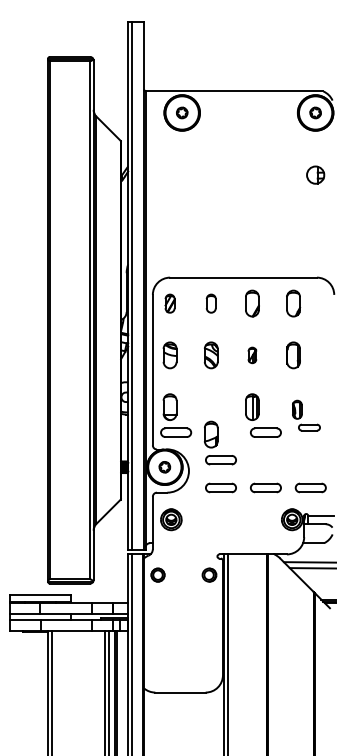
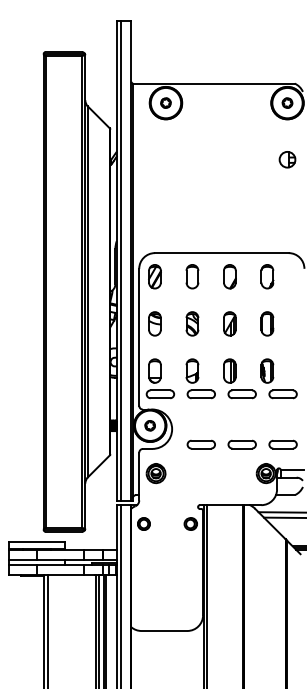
part: (169, 303) -> (154, 276), size x1.43
part: (211, 303) -> (192, 276), size x1.43
part: (251, 354) -> (229, 323), size x1.67
part: (305, 415) -> (278, 378), size x1.43
part: (220, 442) -> (200, 378), moved

